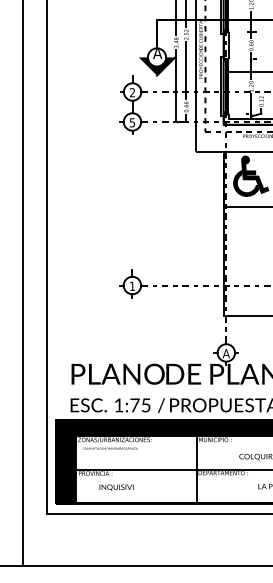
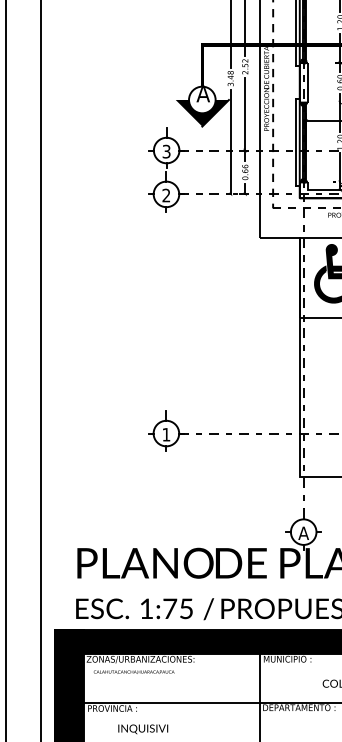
text: (132, 93) -> (166, 152), 2 -> 3
text: (131, 122) -> (165, 195), 5 -> 2

